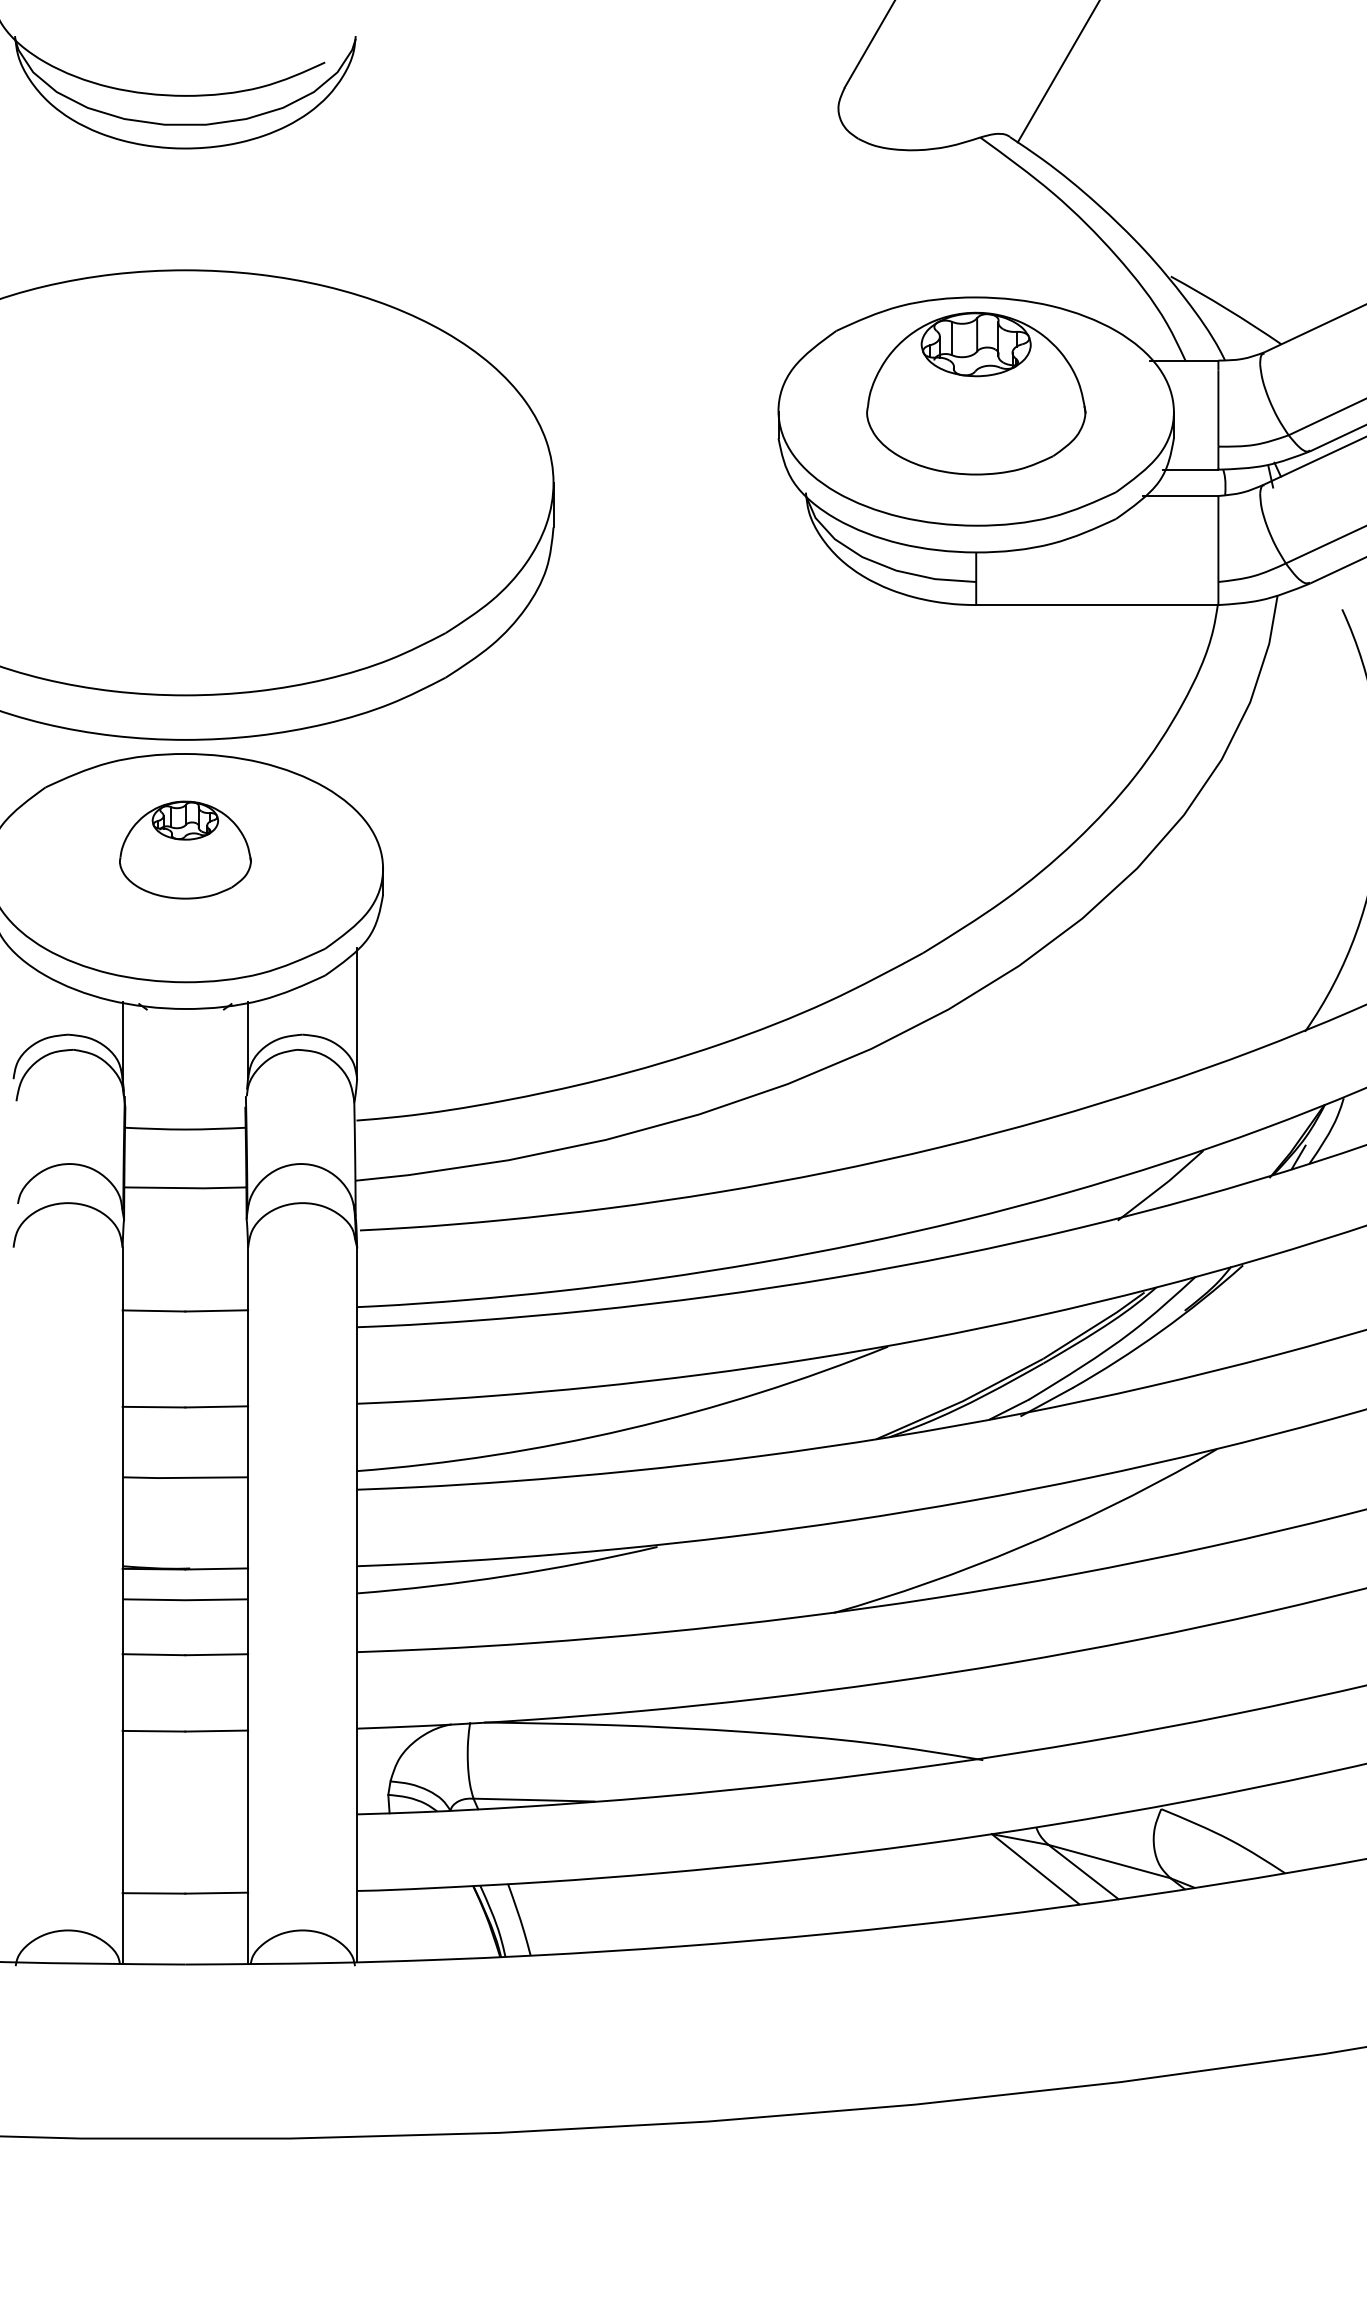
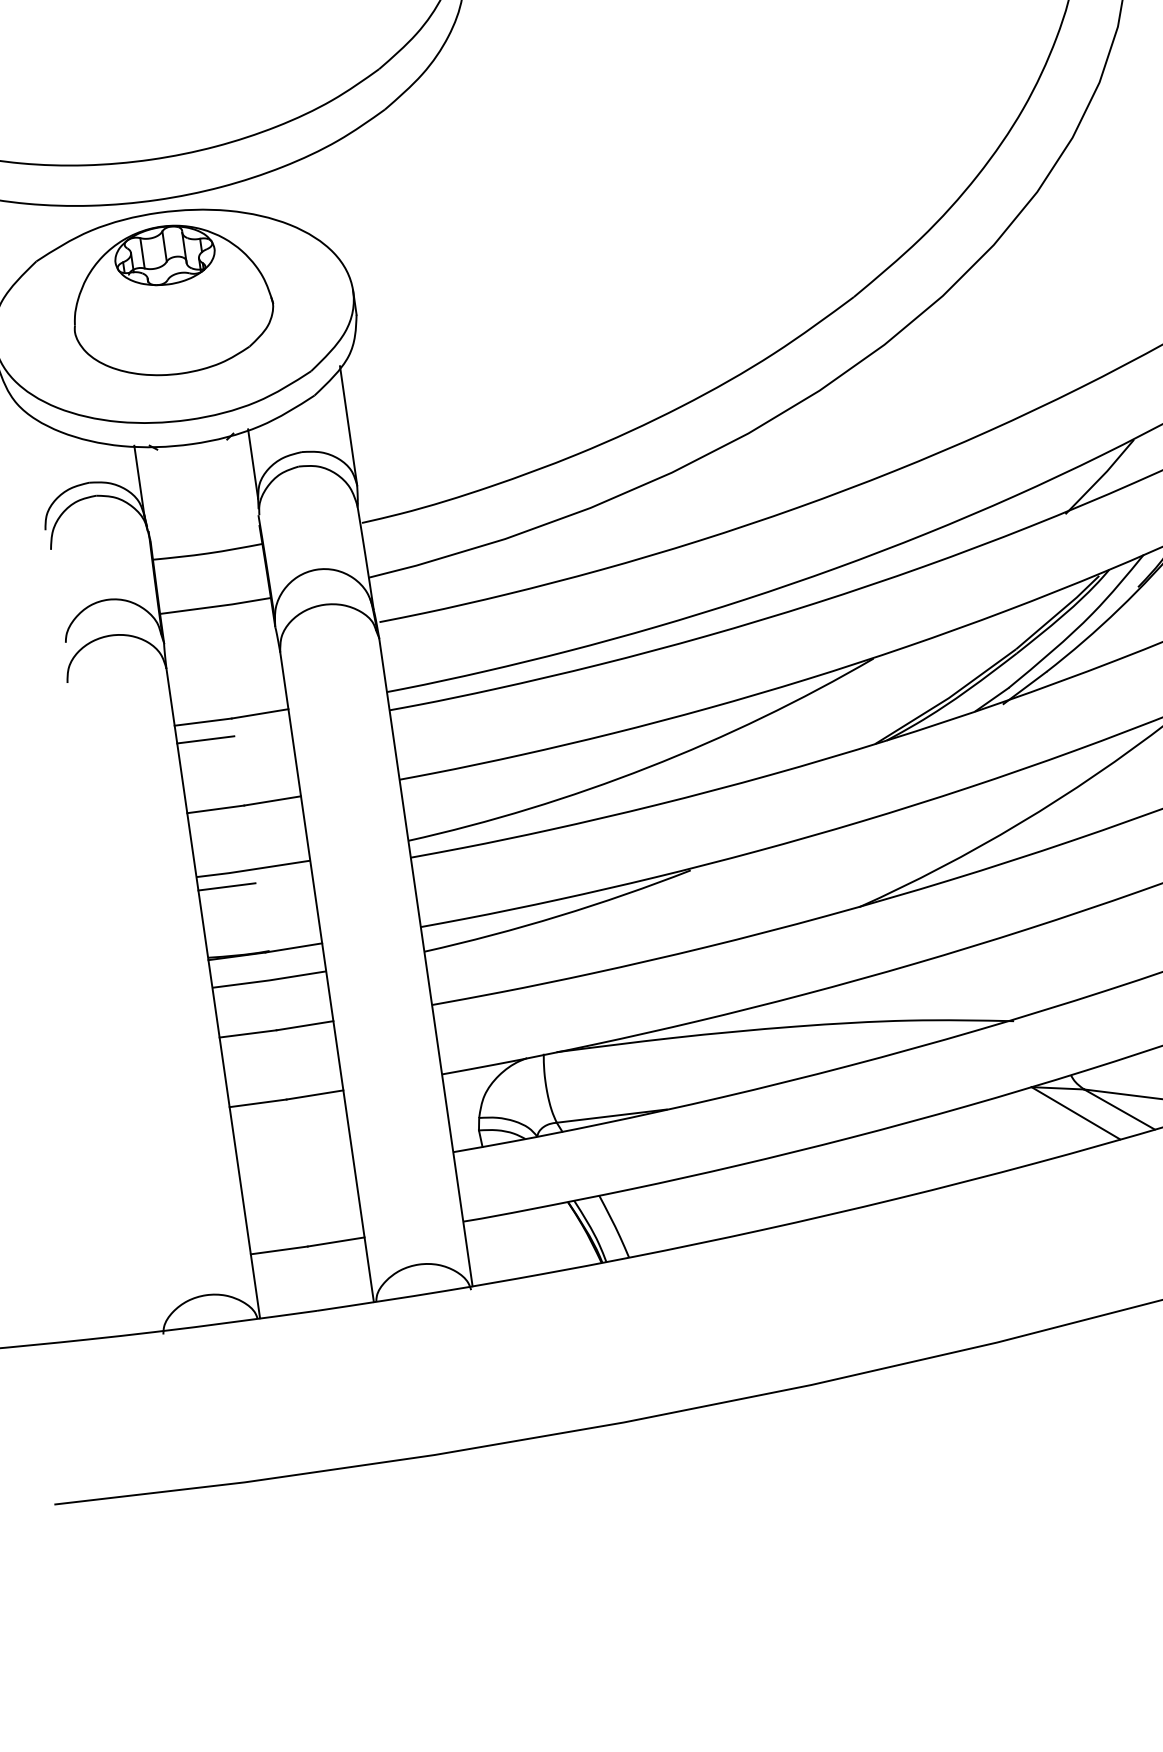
part: (185, 849) -> (171, 299), size x1.67
line: (153, 1330) -> (205, 739), added
line: (153, 1492) -> (226, 886), added

